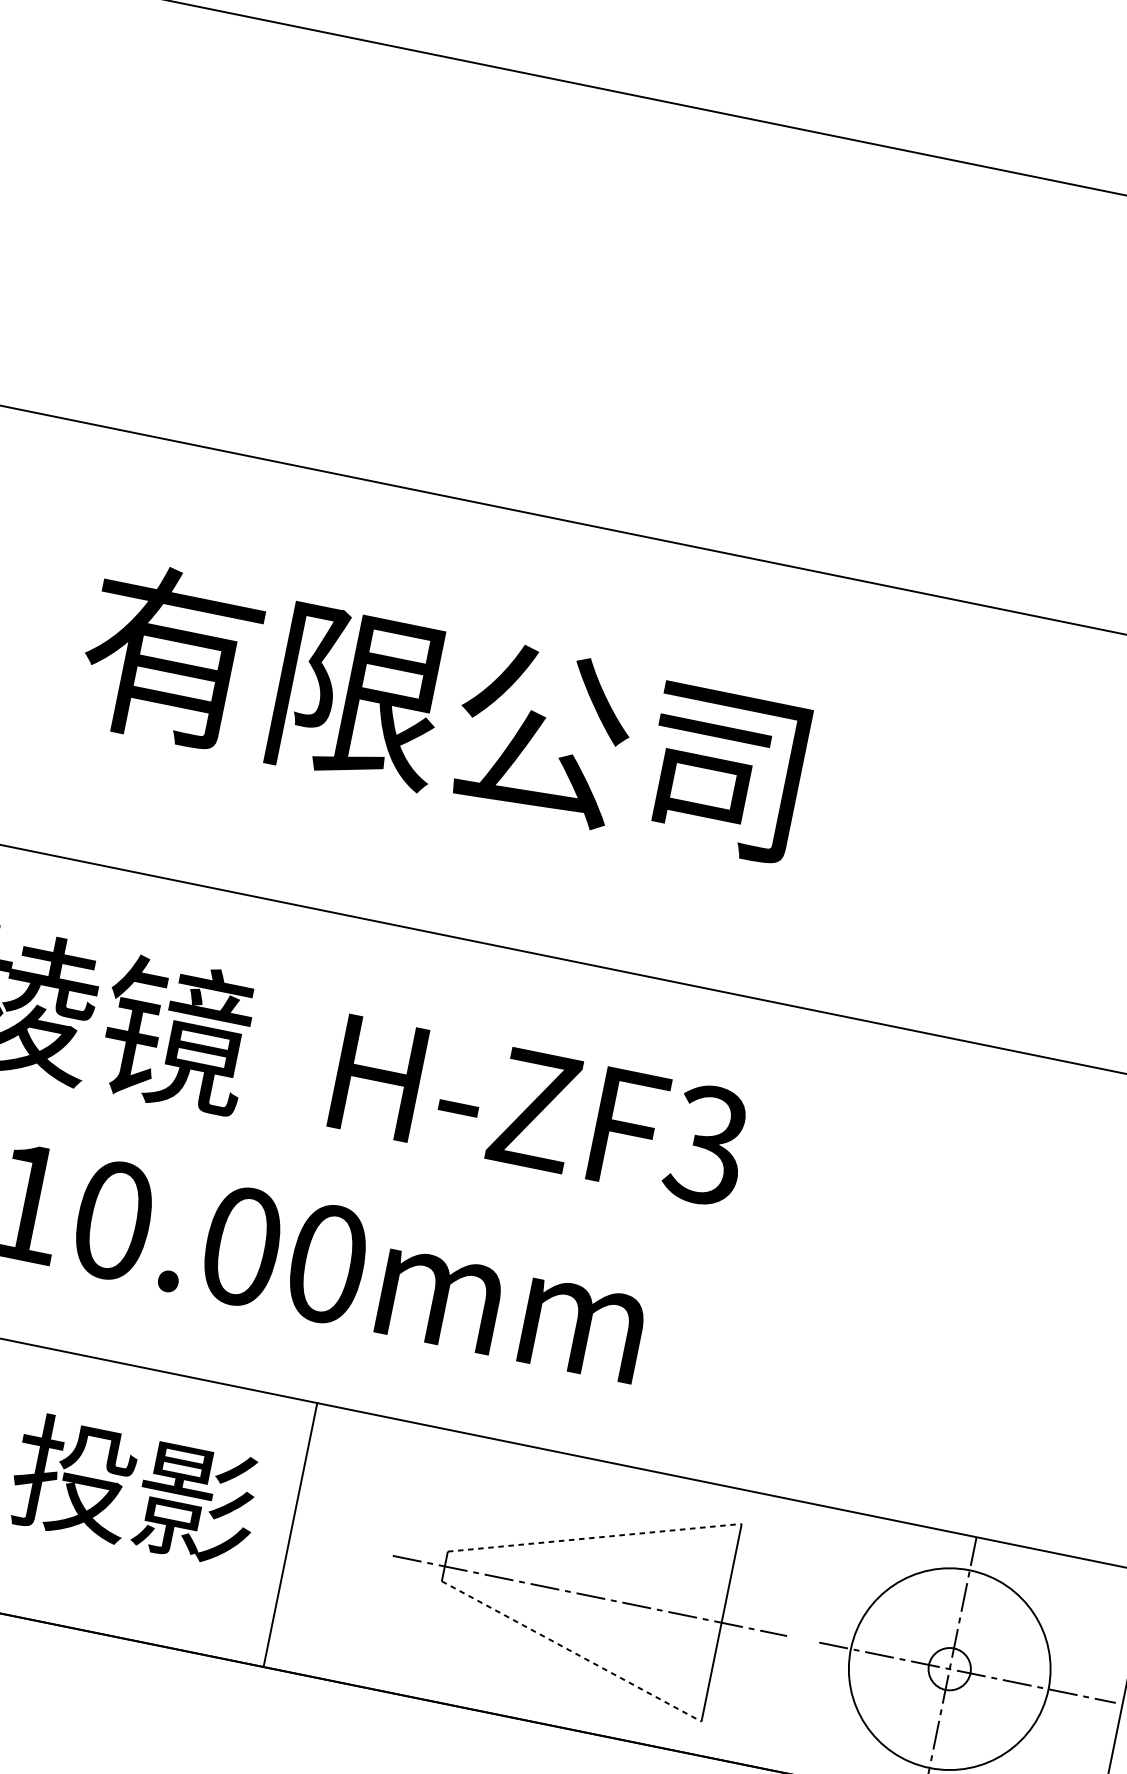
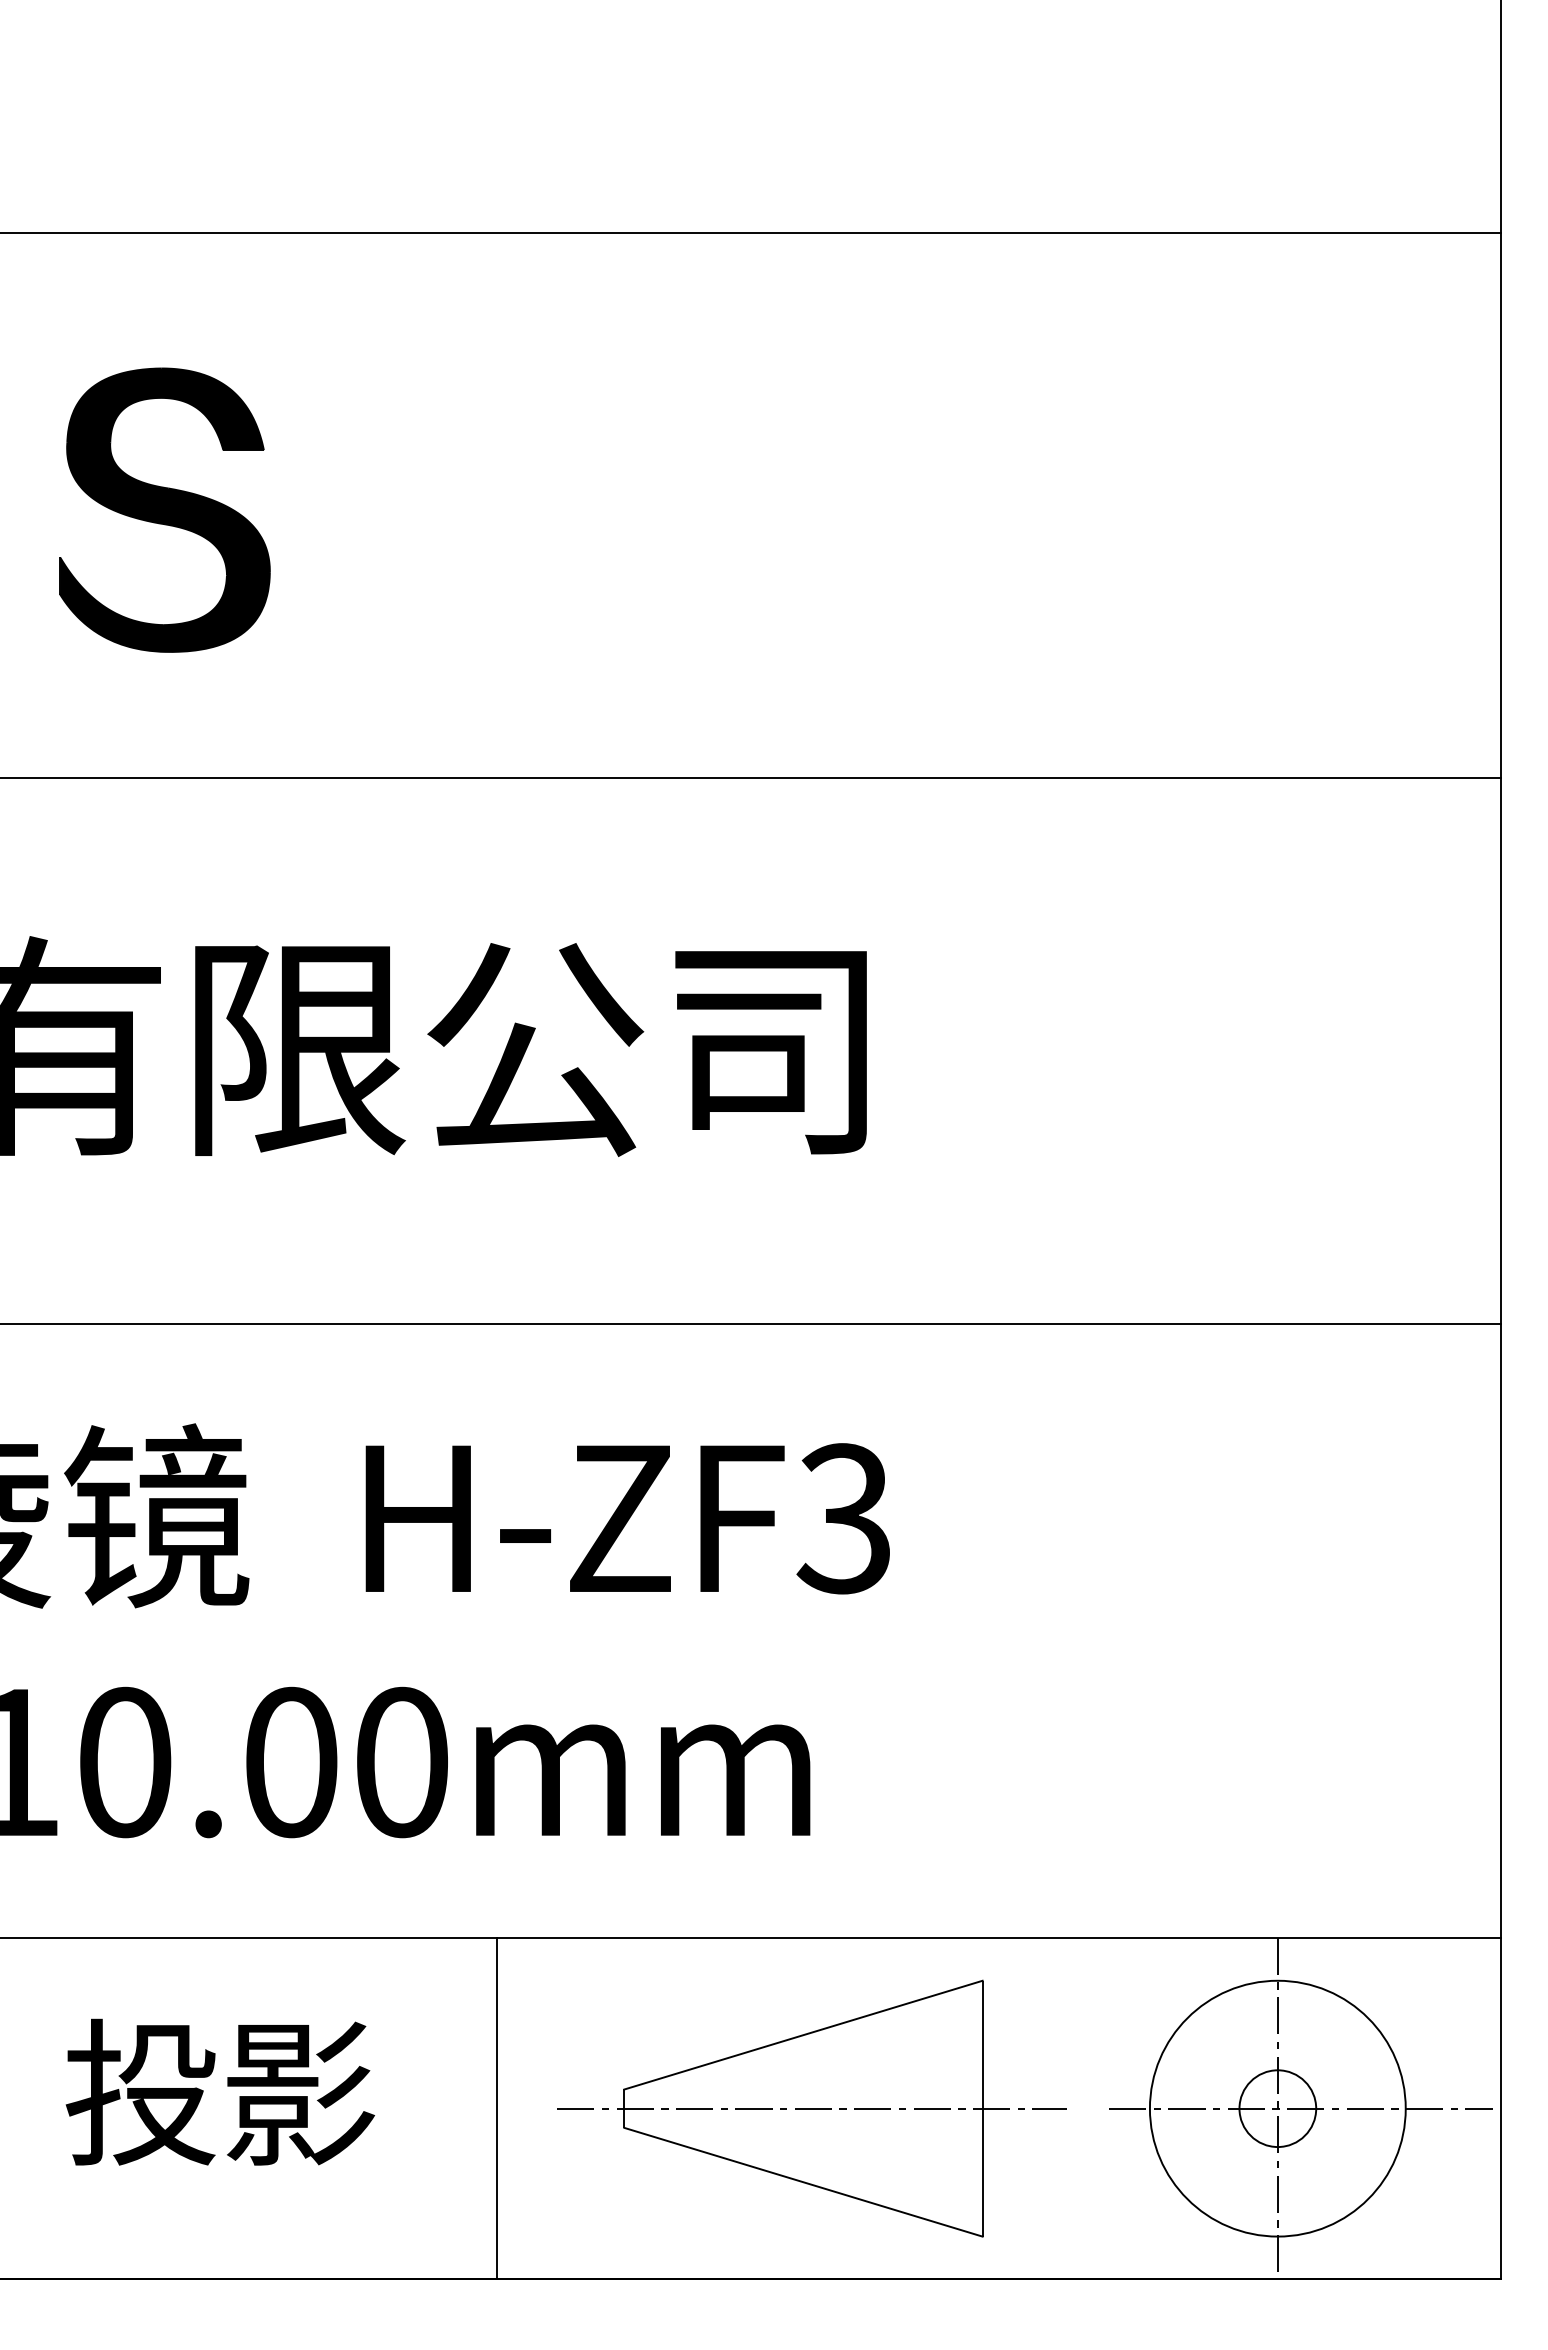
part: (340, 258) -> (164, 509), added
line: (290, 1534) -> (496, 2108), moved
line: (595, 1537) -> (804, 2034), dashed -> solid
line: (572, 1651) -> (804, 2182), dashed -> solid
circle: (949, 1668) -> (1277, 2108), size x1.43

